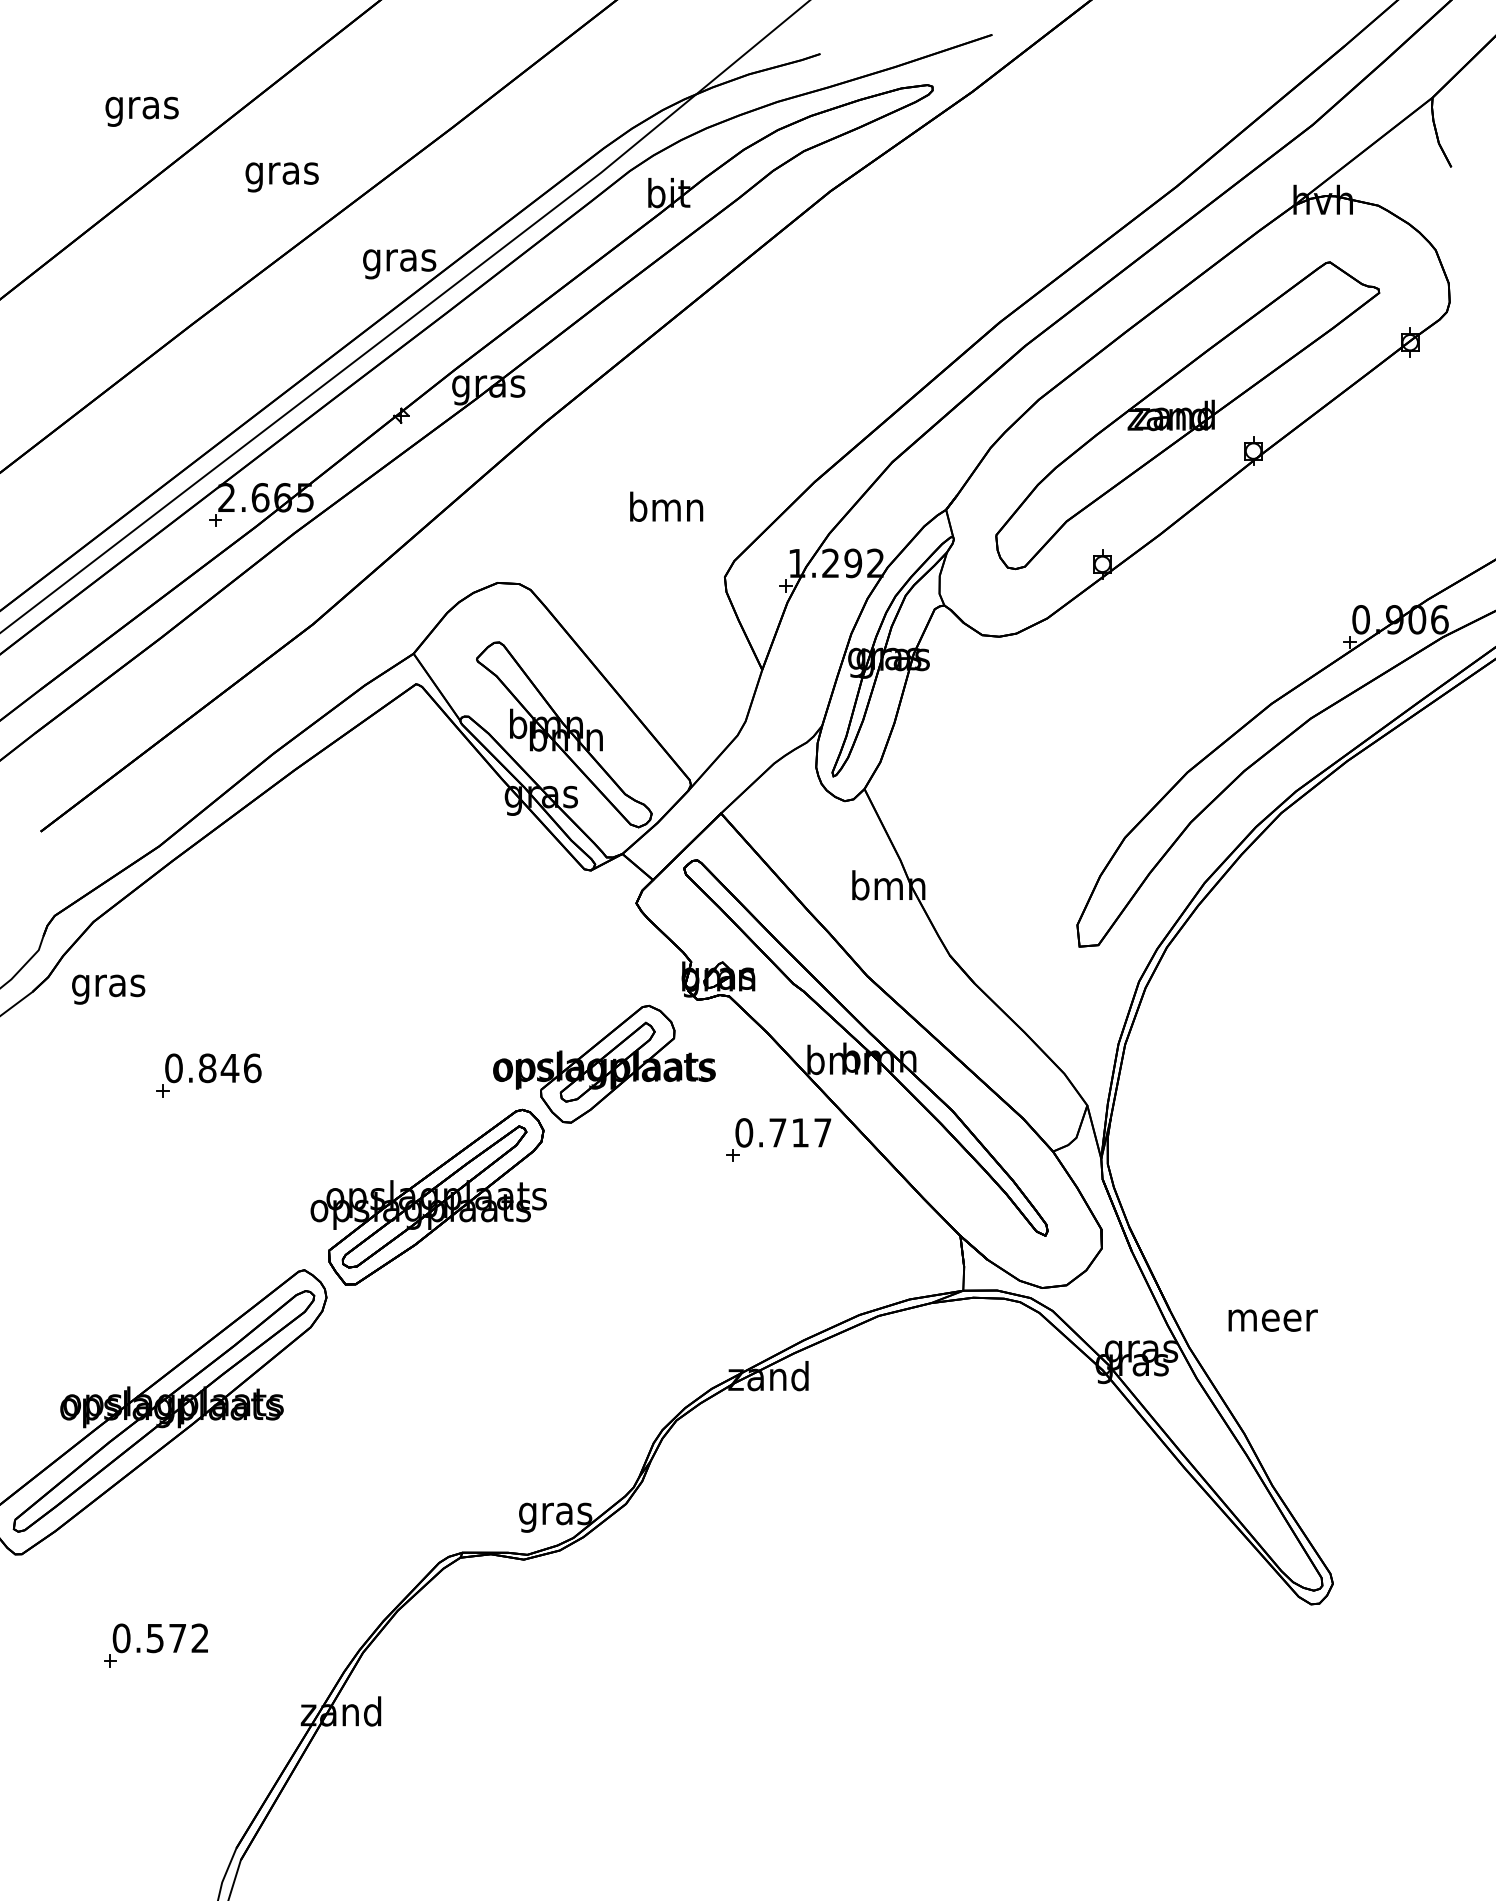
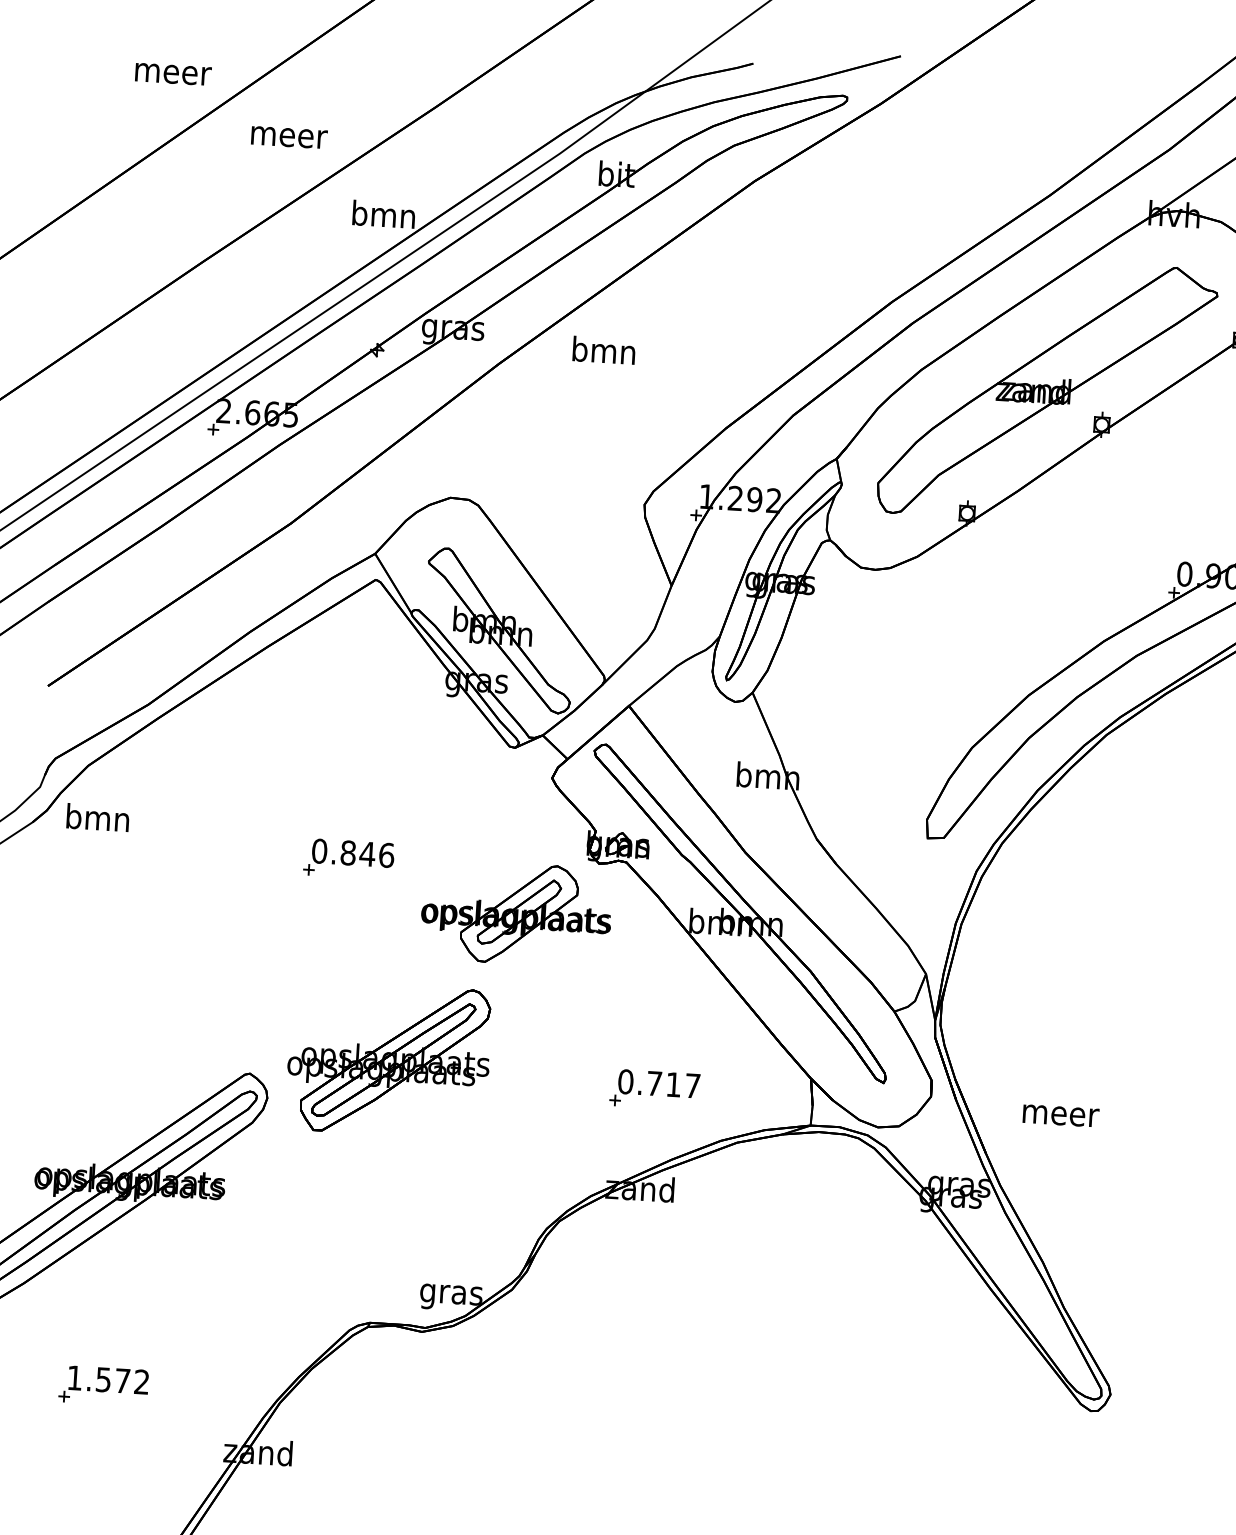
text: (143, 111) -> (173, 77), gras -> meer
text: (283, 177) -> (289, 140), gras -> meer
text: (399, 260) -> (383, 217), gras -> bmn
text: (666, 506) -> (604, 350), moved
text: (108, 985) -> (97, 820), gras -> bmn
part: (208, 1075) -> (348, 859), moved
part: (778, 1139) -> (654, 1089), moved
part: (428, 1196) -> (388, 1059), moved
text: (1272, 1320) -> (1060, 1115), moved
text: (121, 1638) -> (74, 1378), 0.572 -> 1.572

